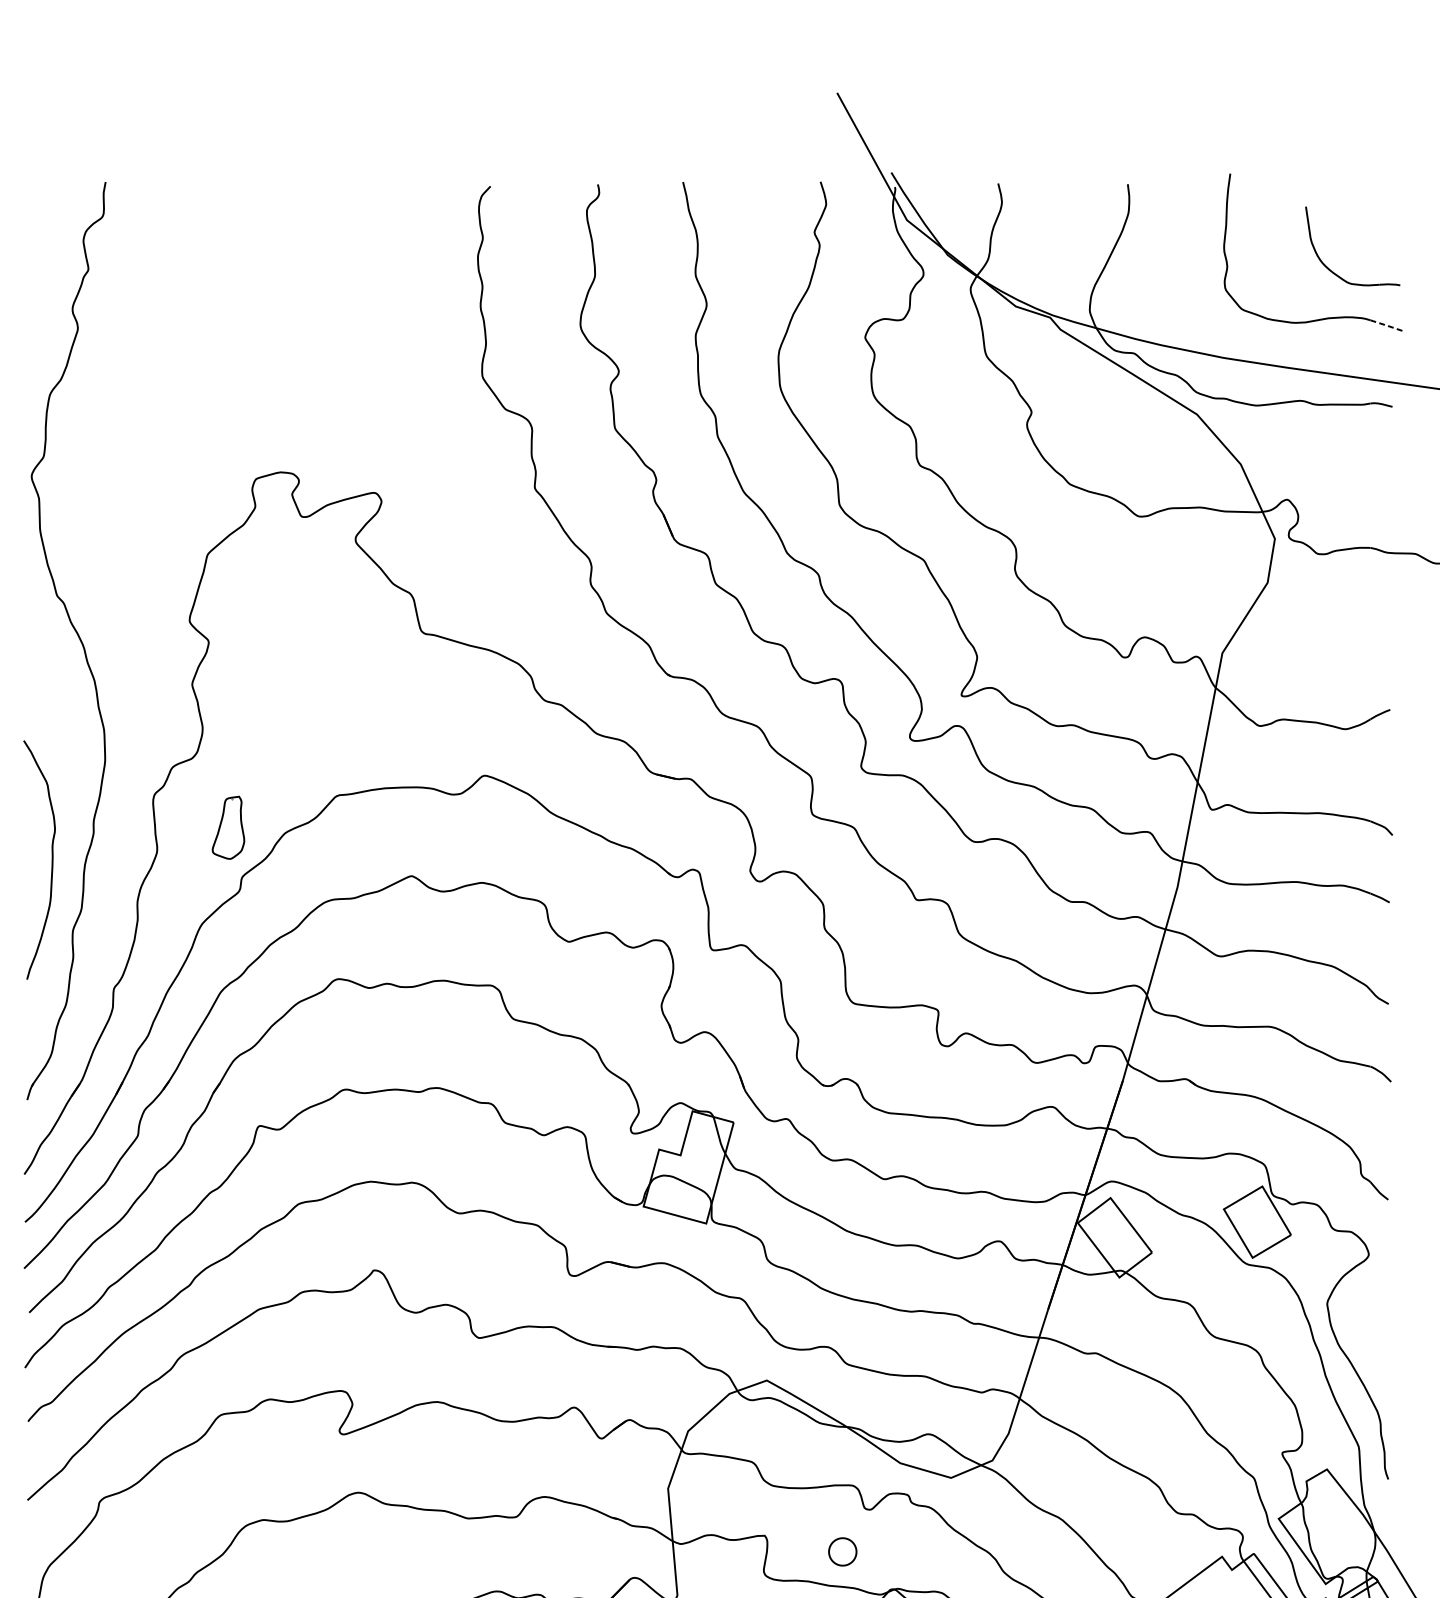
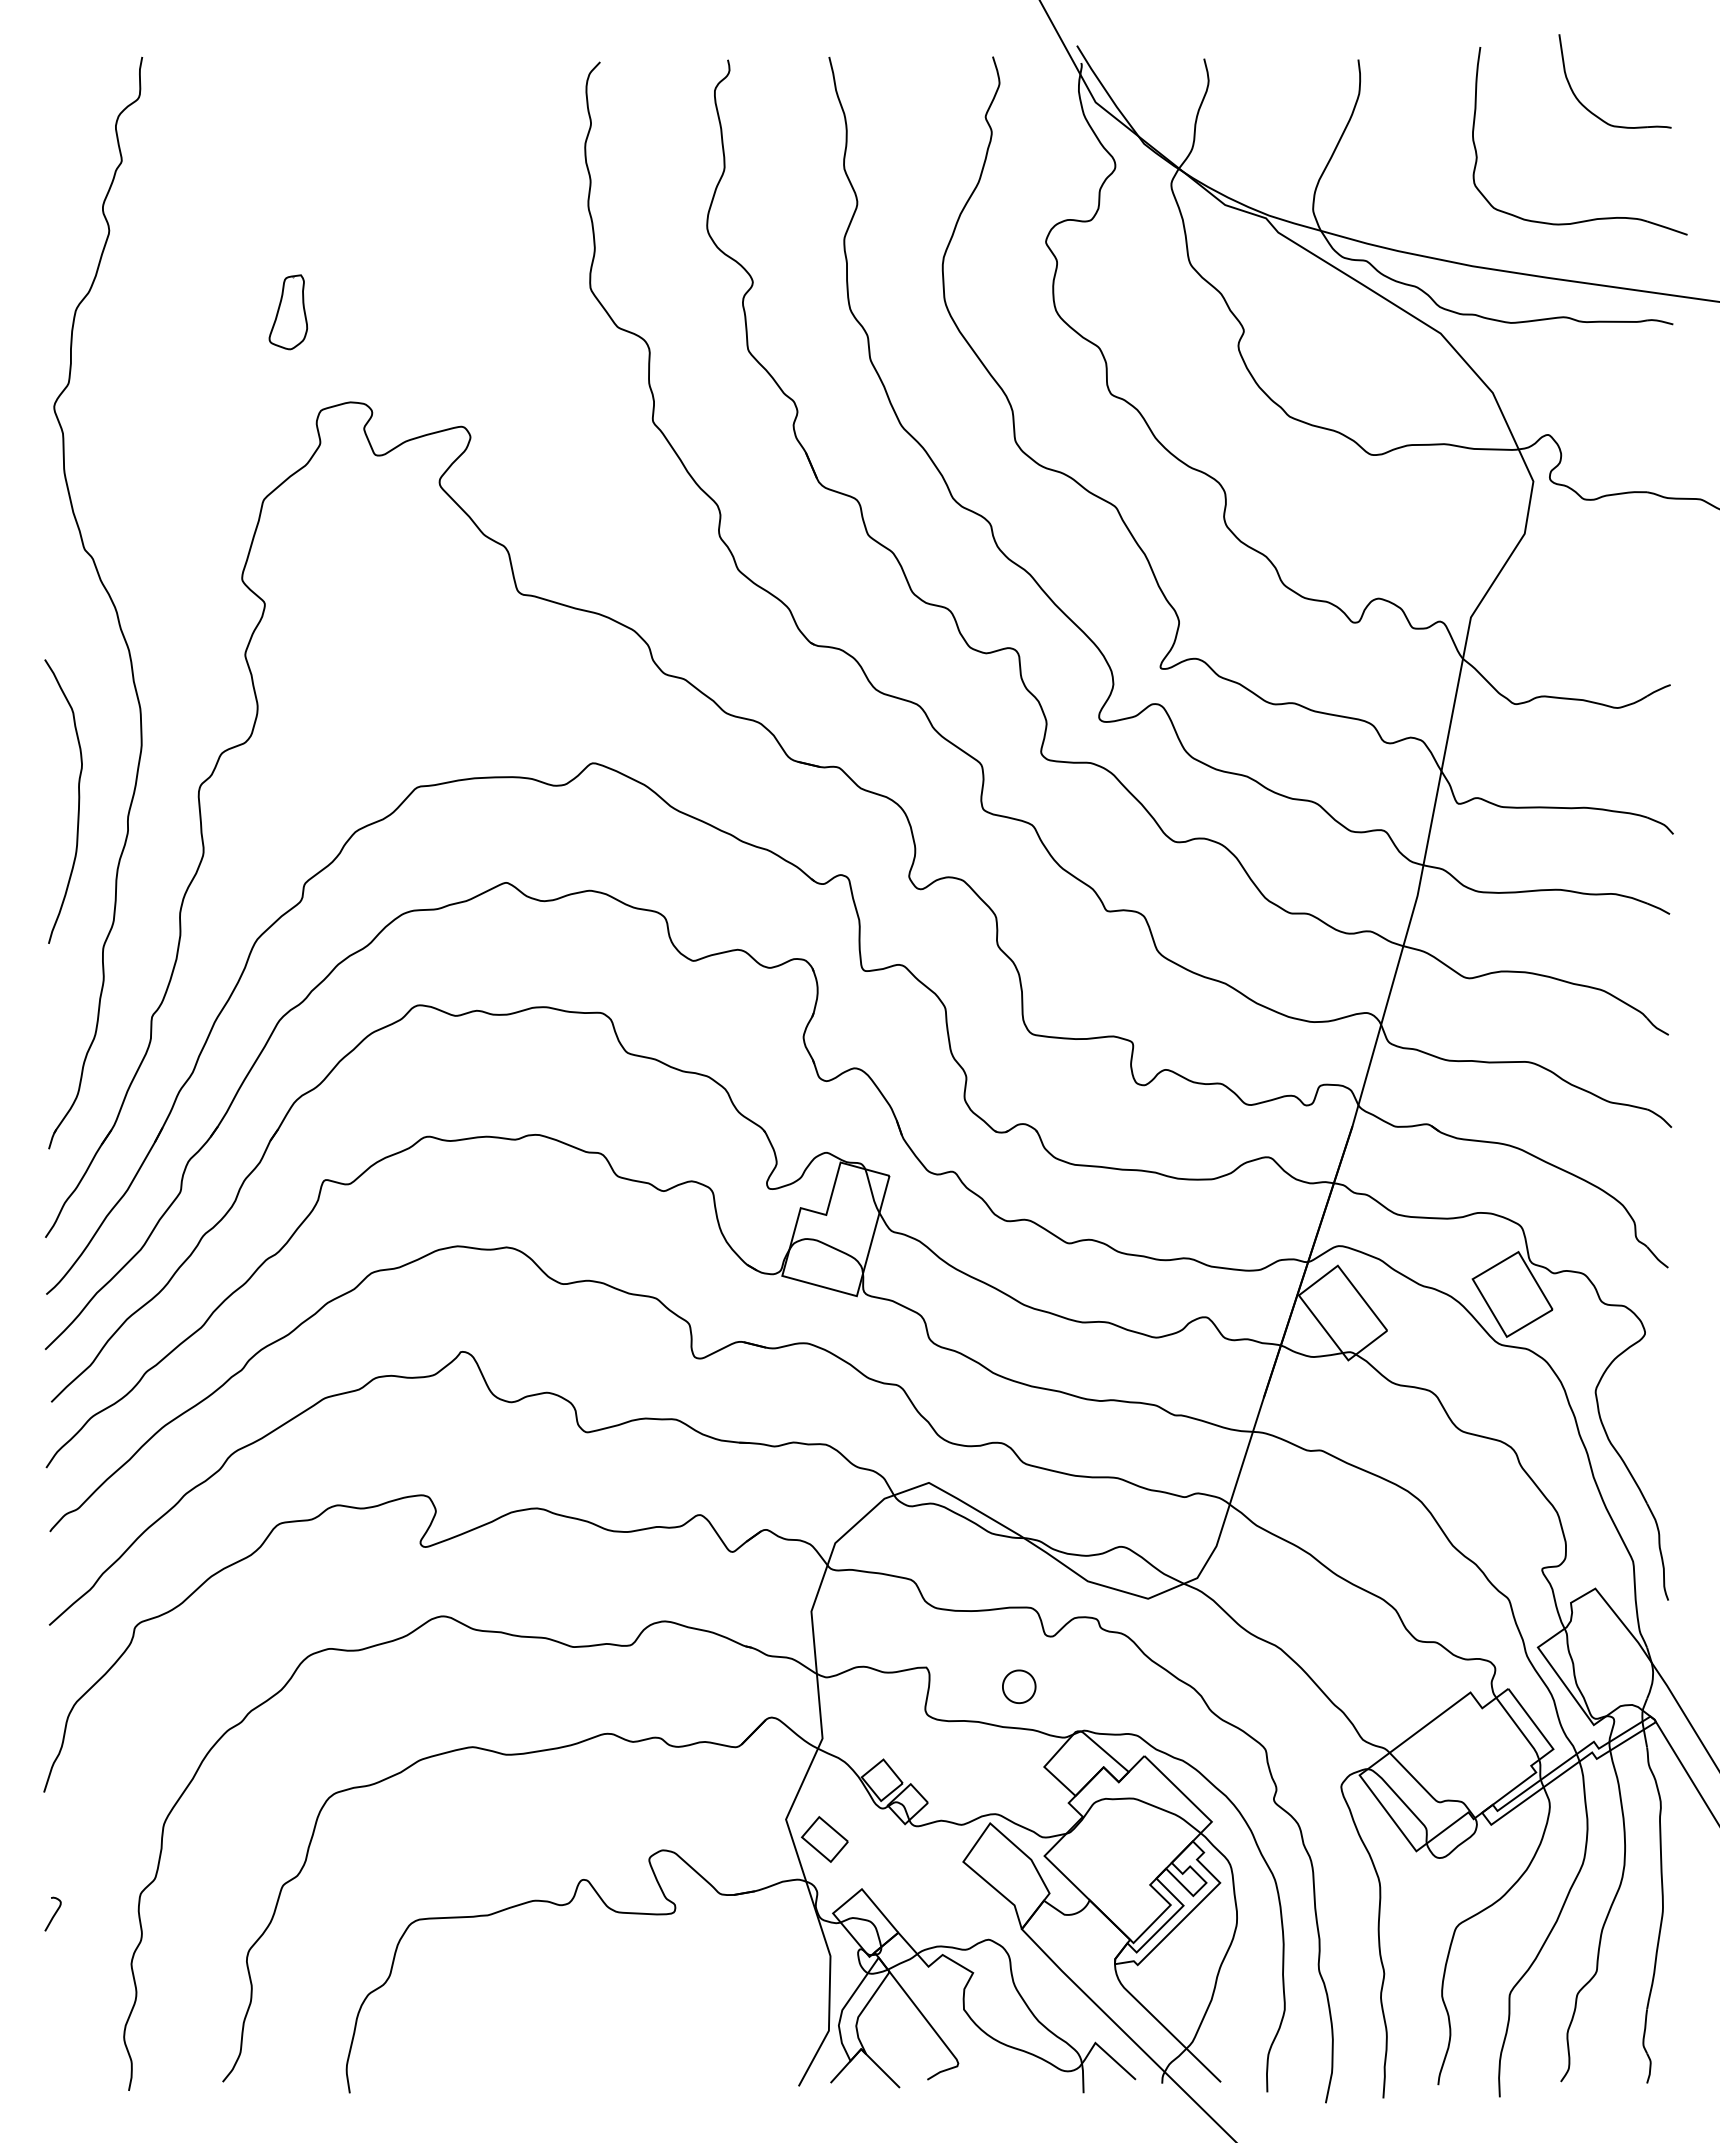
part: (1331, 269) -> (1589, 109), moved
line: (1387, 326) -> (1667, 228), dashed -> solid
part: (228, 827) -> (288, 312), moved
curve: (52, 859) -> (78, 801), moved

